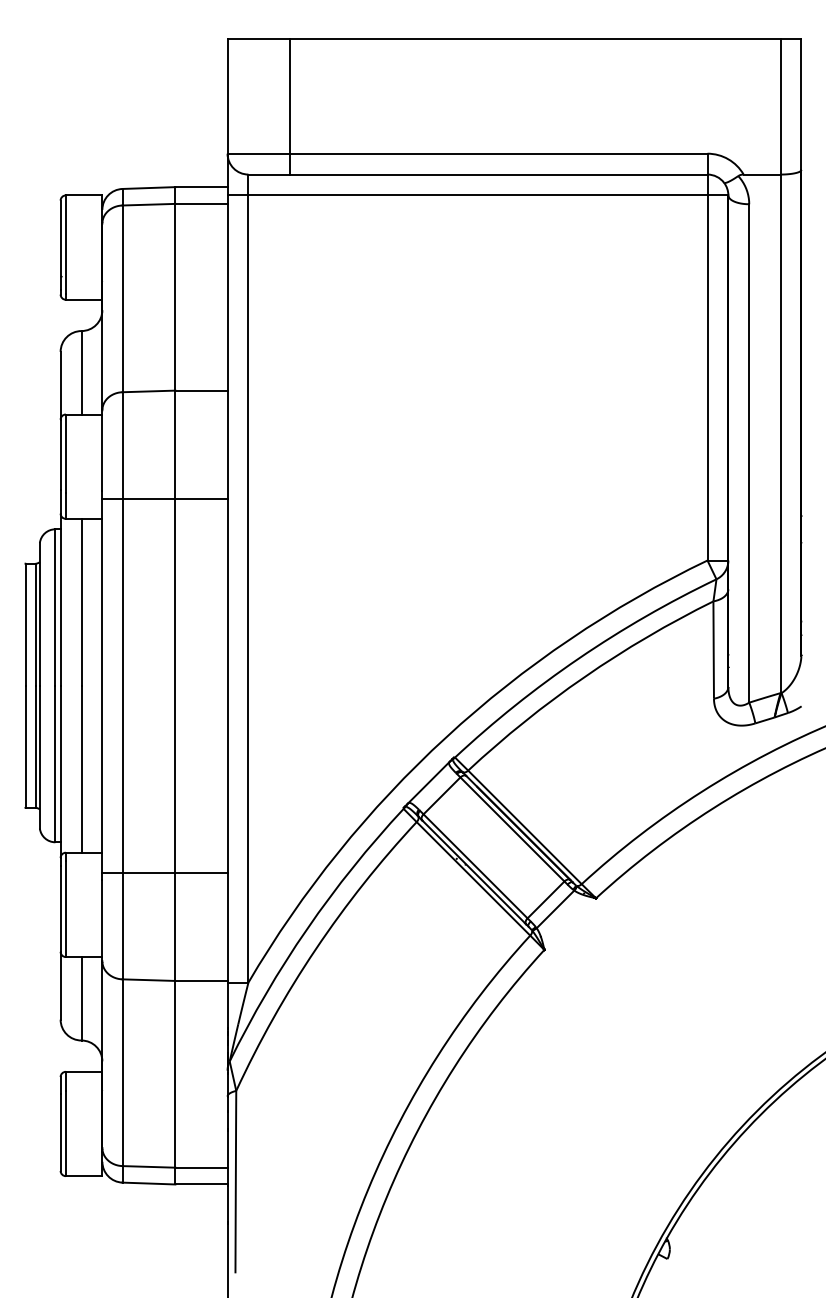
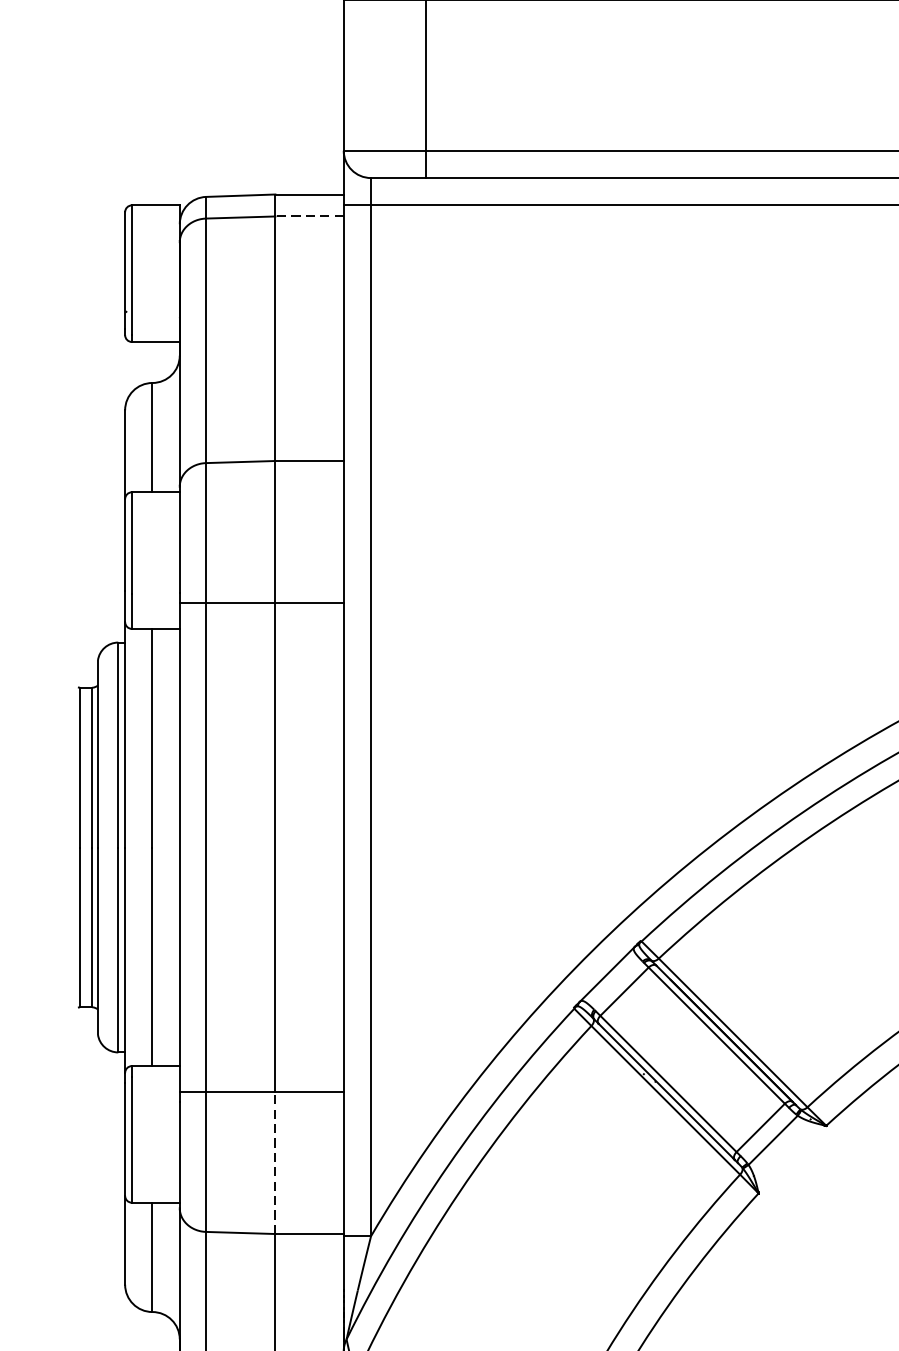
line: (201, 203) -> (309, 215), solid -> dashed
line: (175, 926) -> (275, 1162), solid -> dashed

